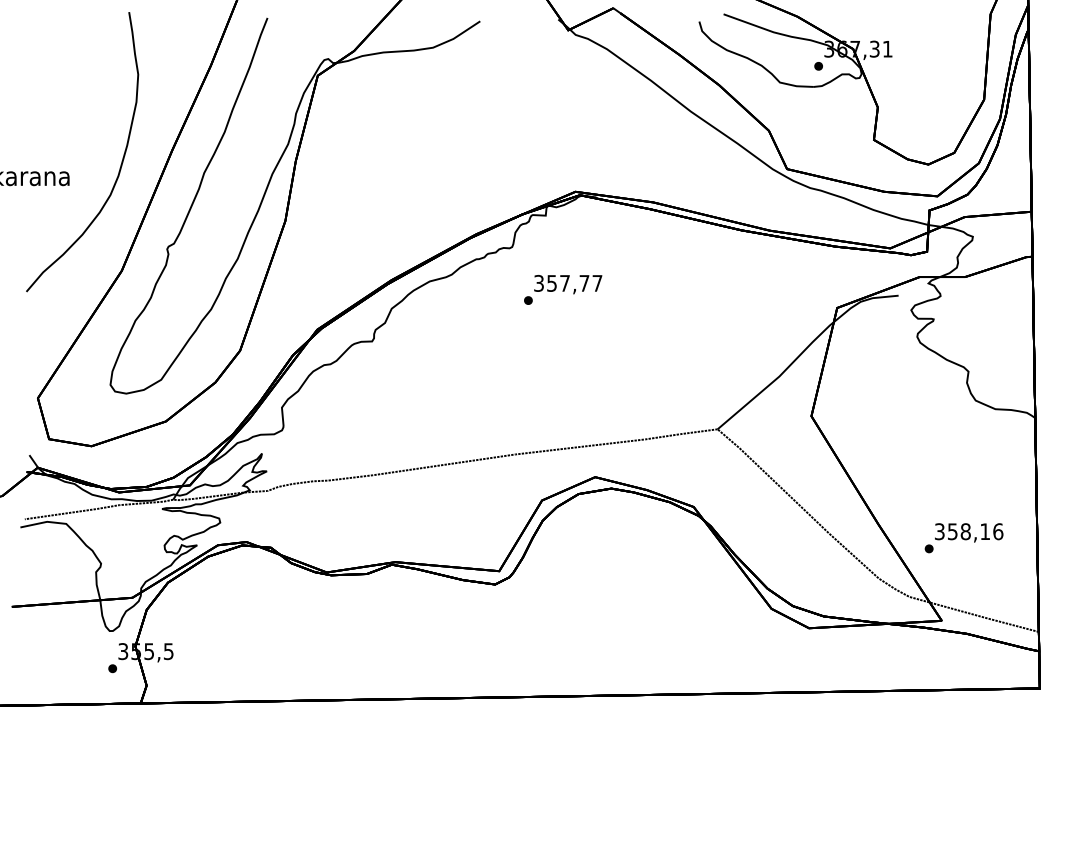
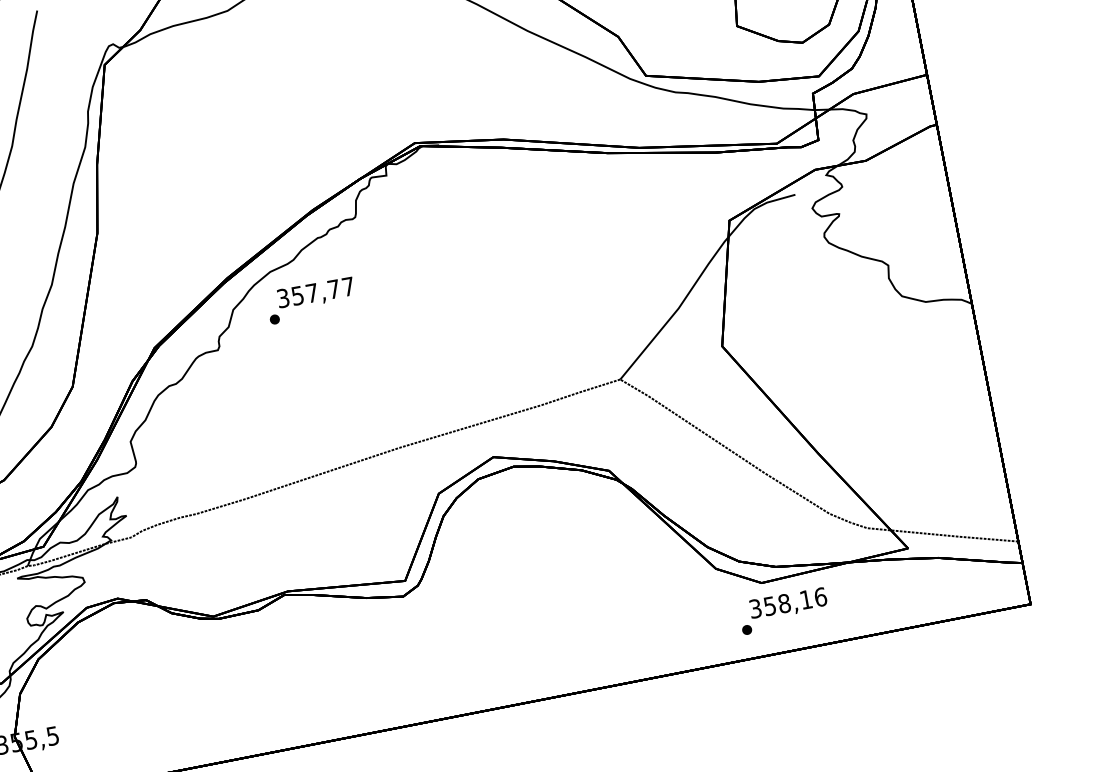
text: (563, 289) -> (311, 300), moved
text: (963, 538) -> (783, 611), moved

